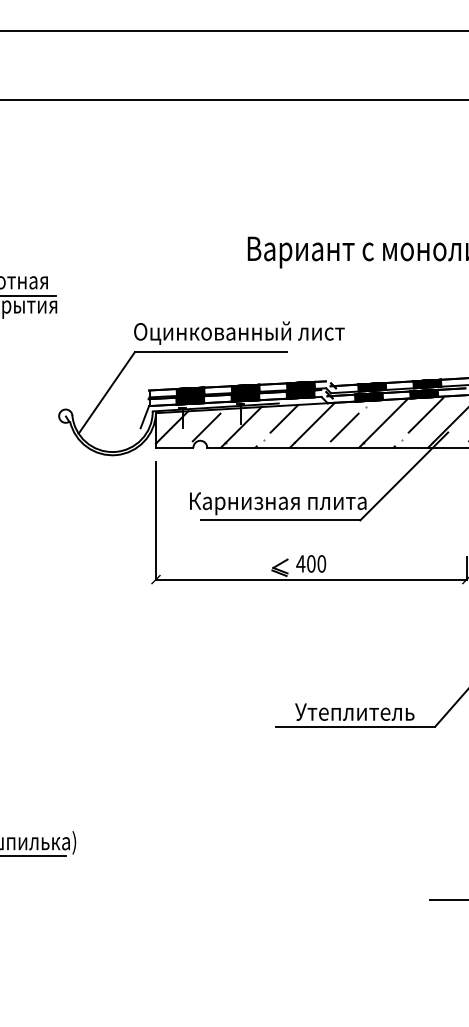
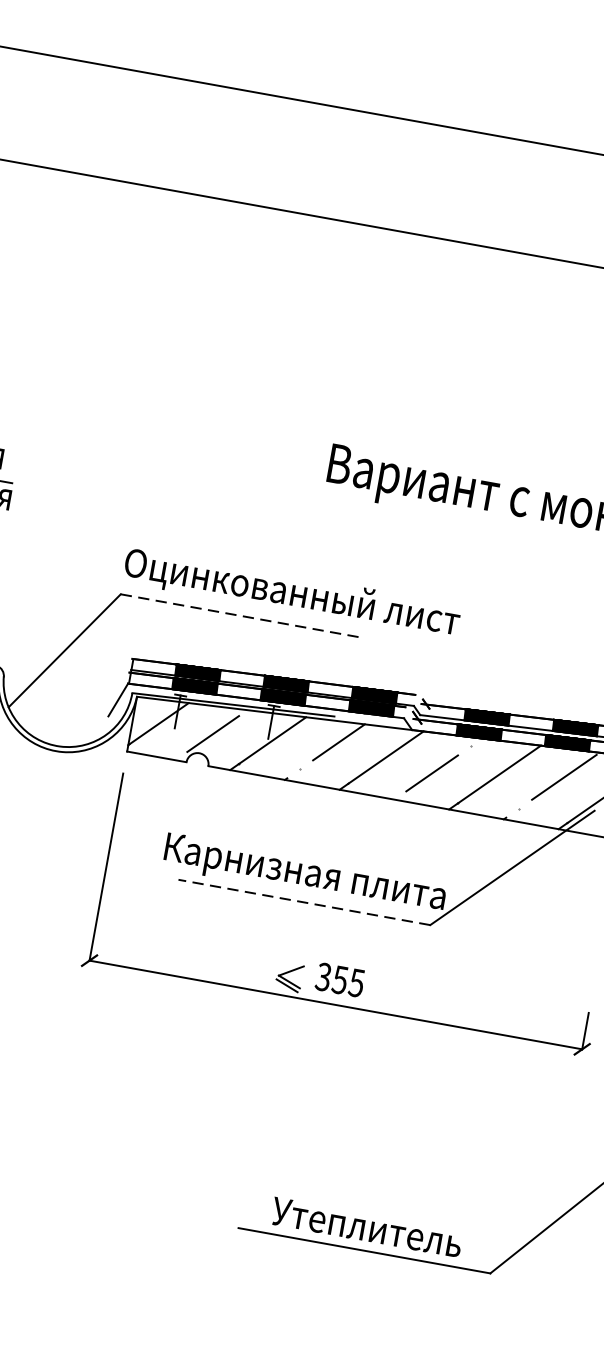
line: (210, 352) -> (240, 616), solid -> dashed
line: (280, 520) -> (303, 902), solid -> dashed
text: (311, 563) -> (340, 979), 400 -> 355

